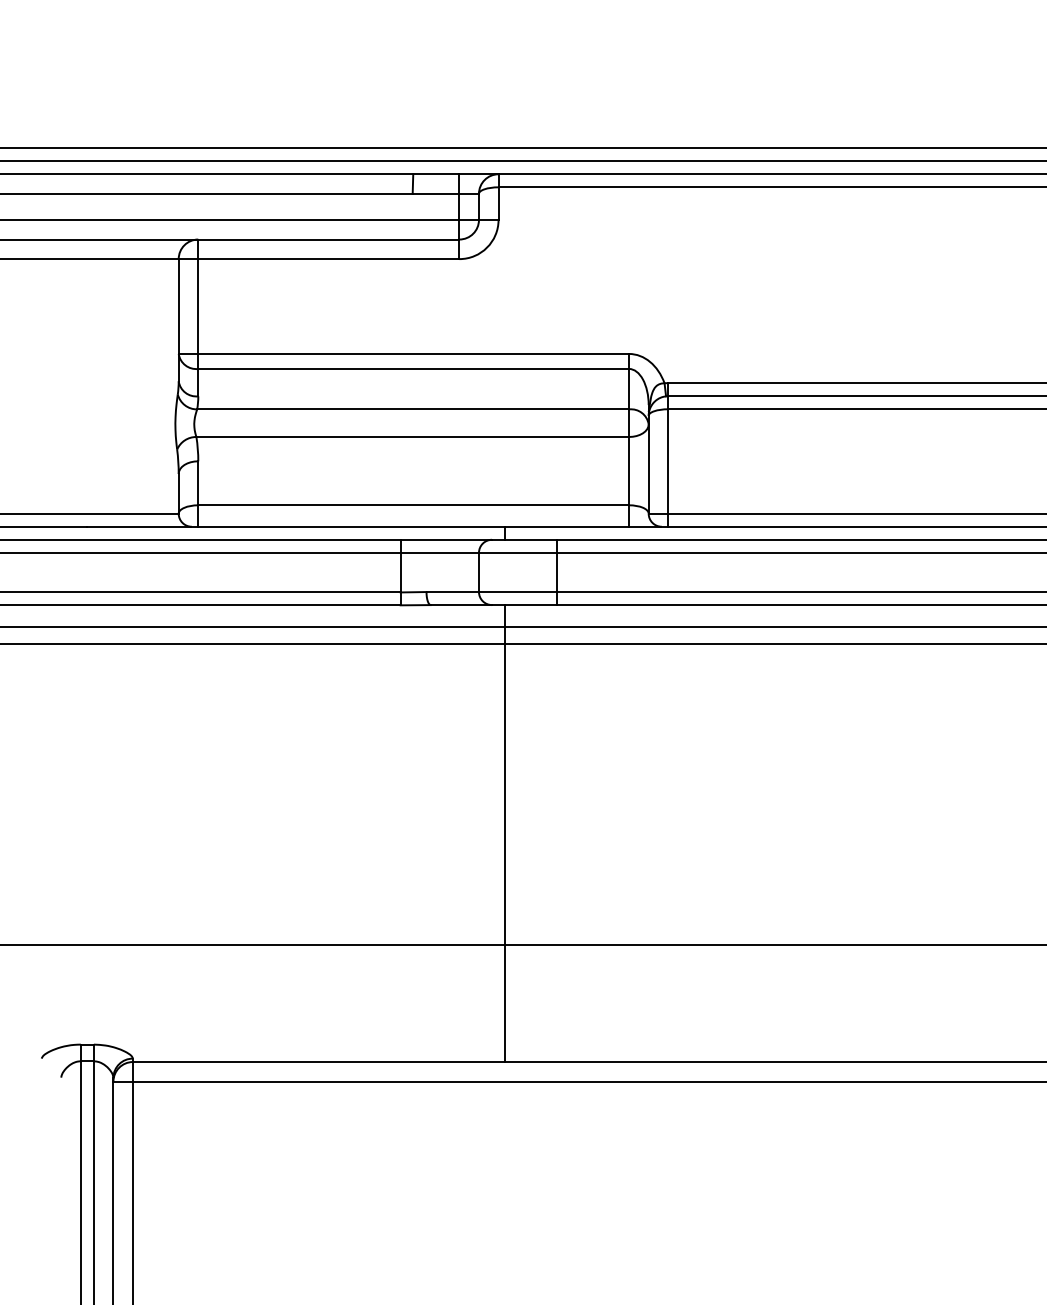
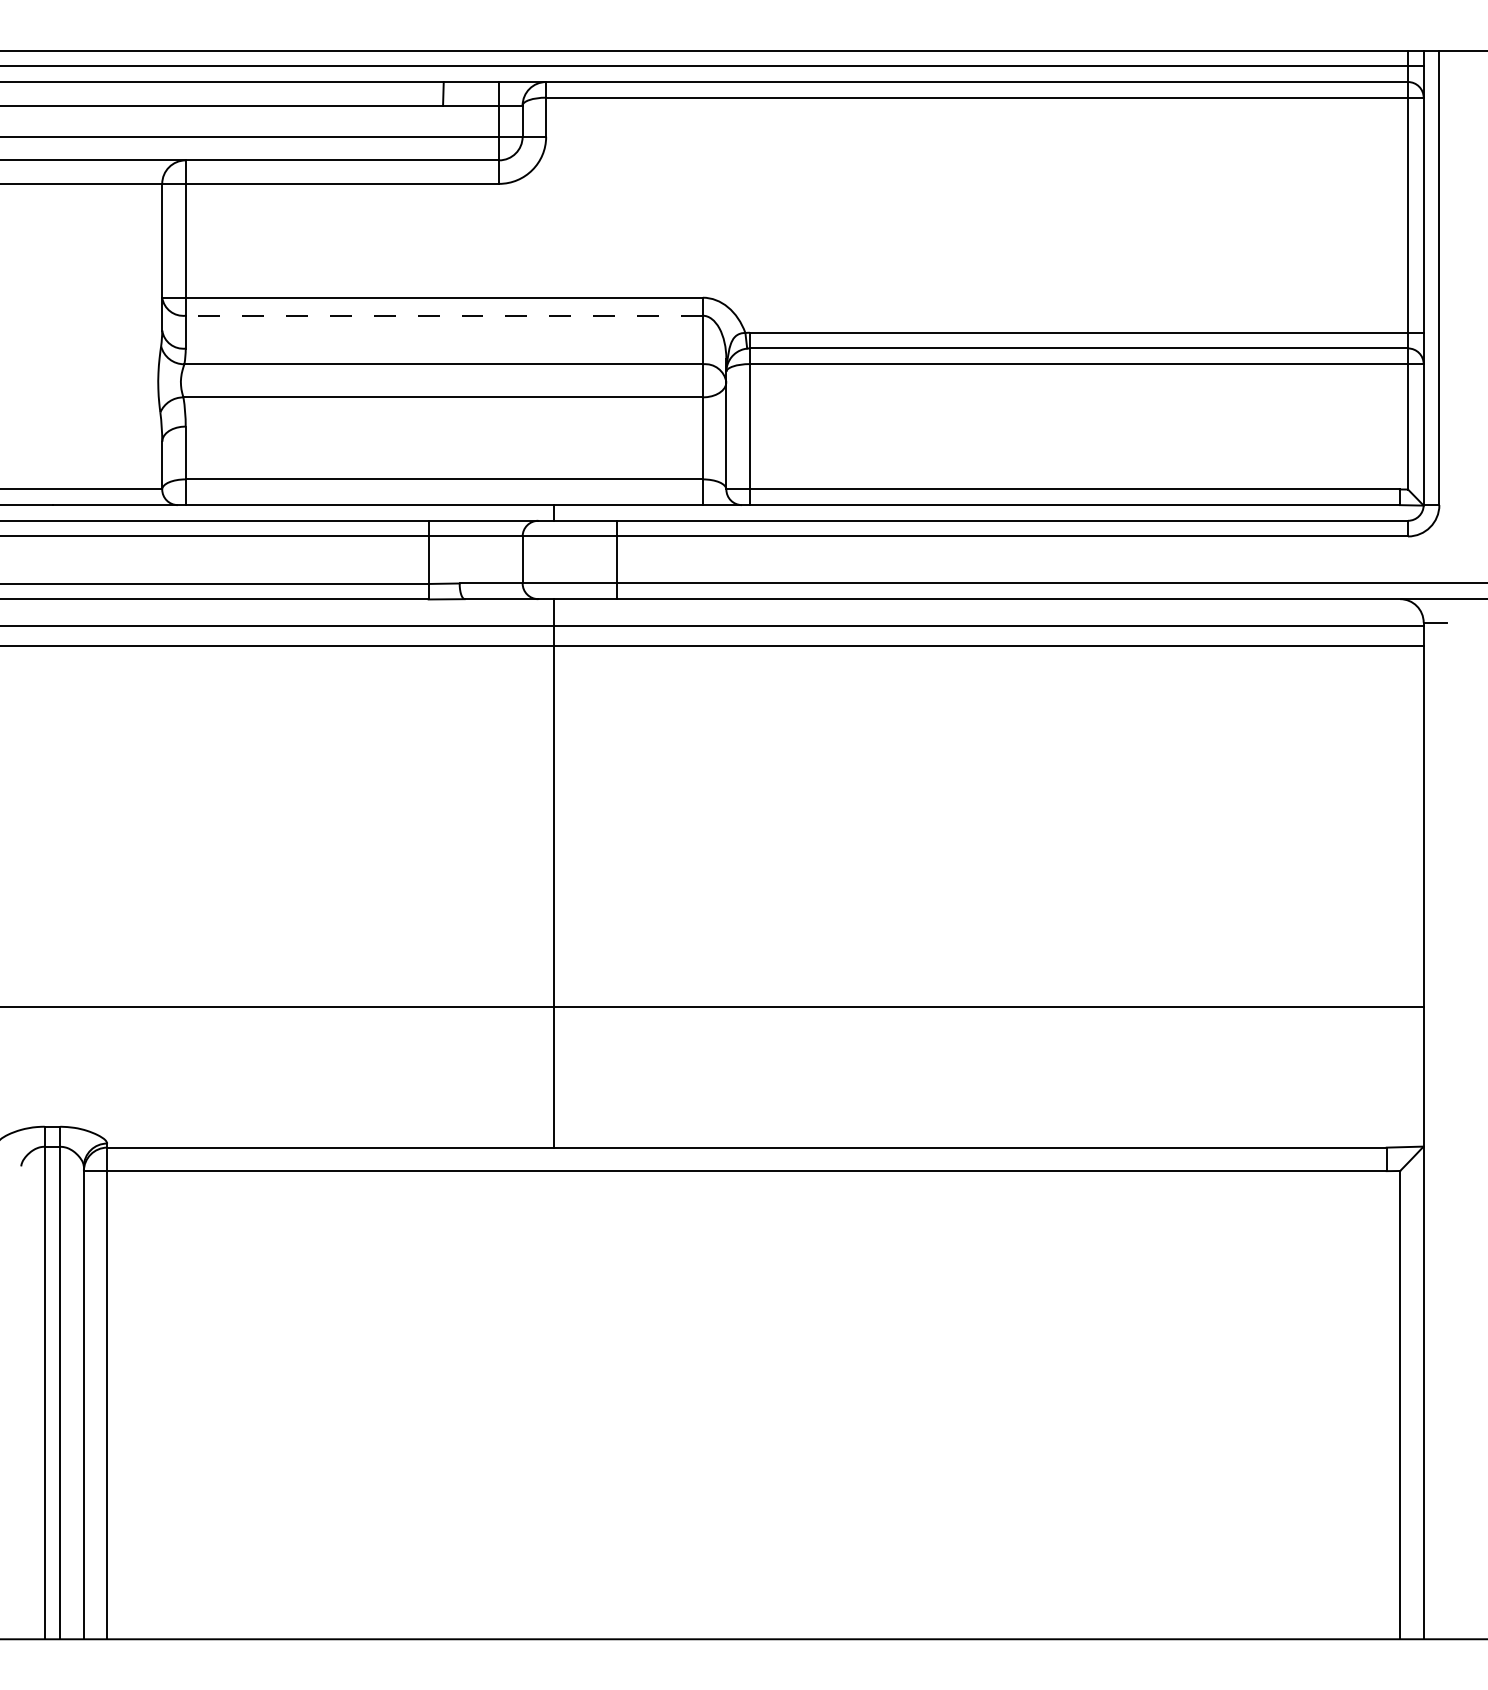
line: (413, 368) -> (444, 315), solid -> dashed

